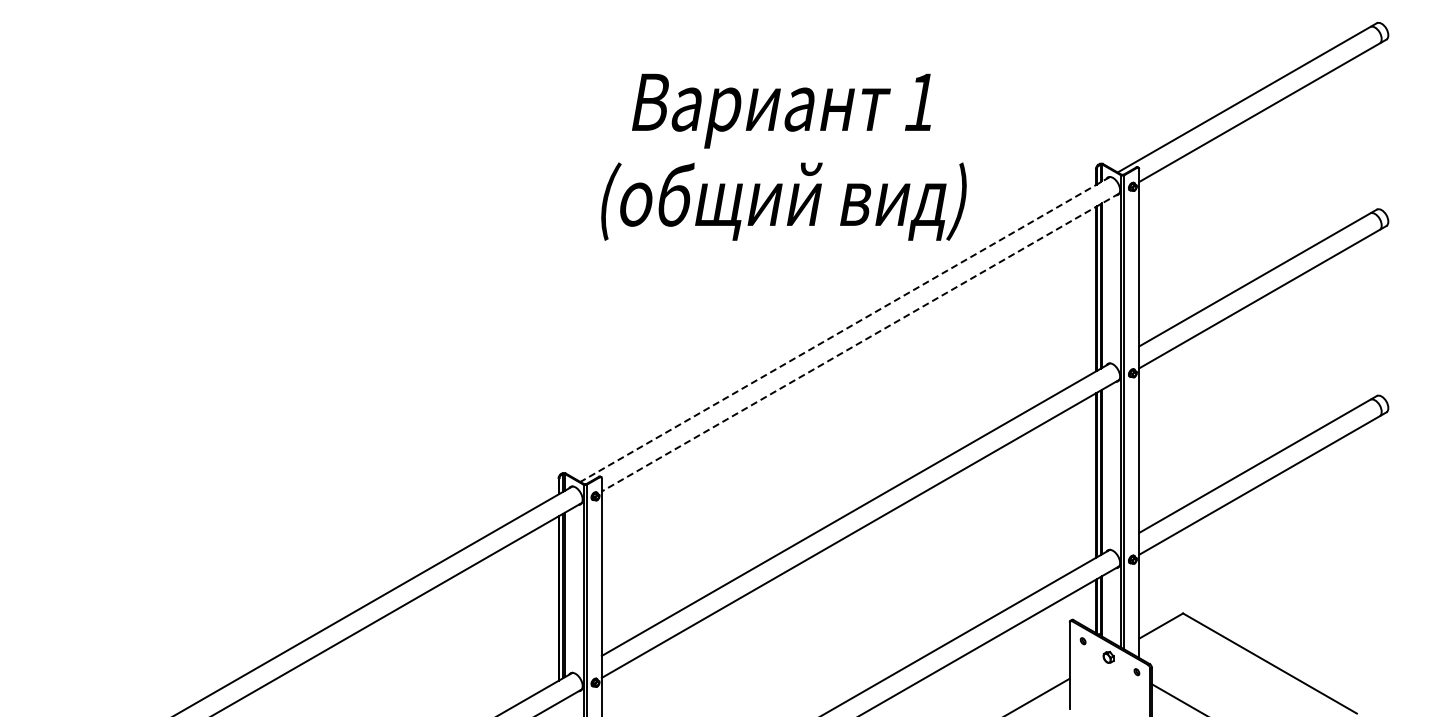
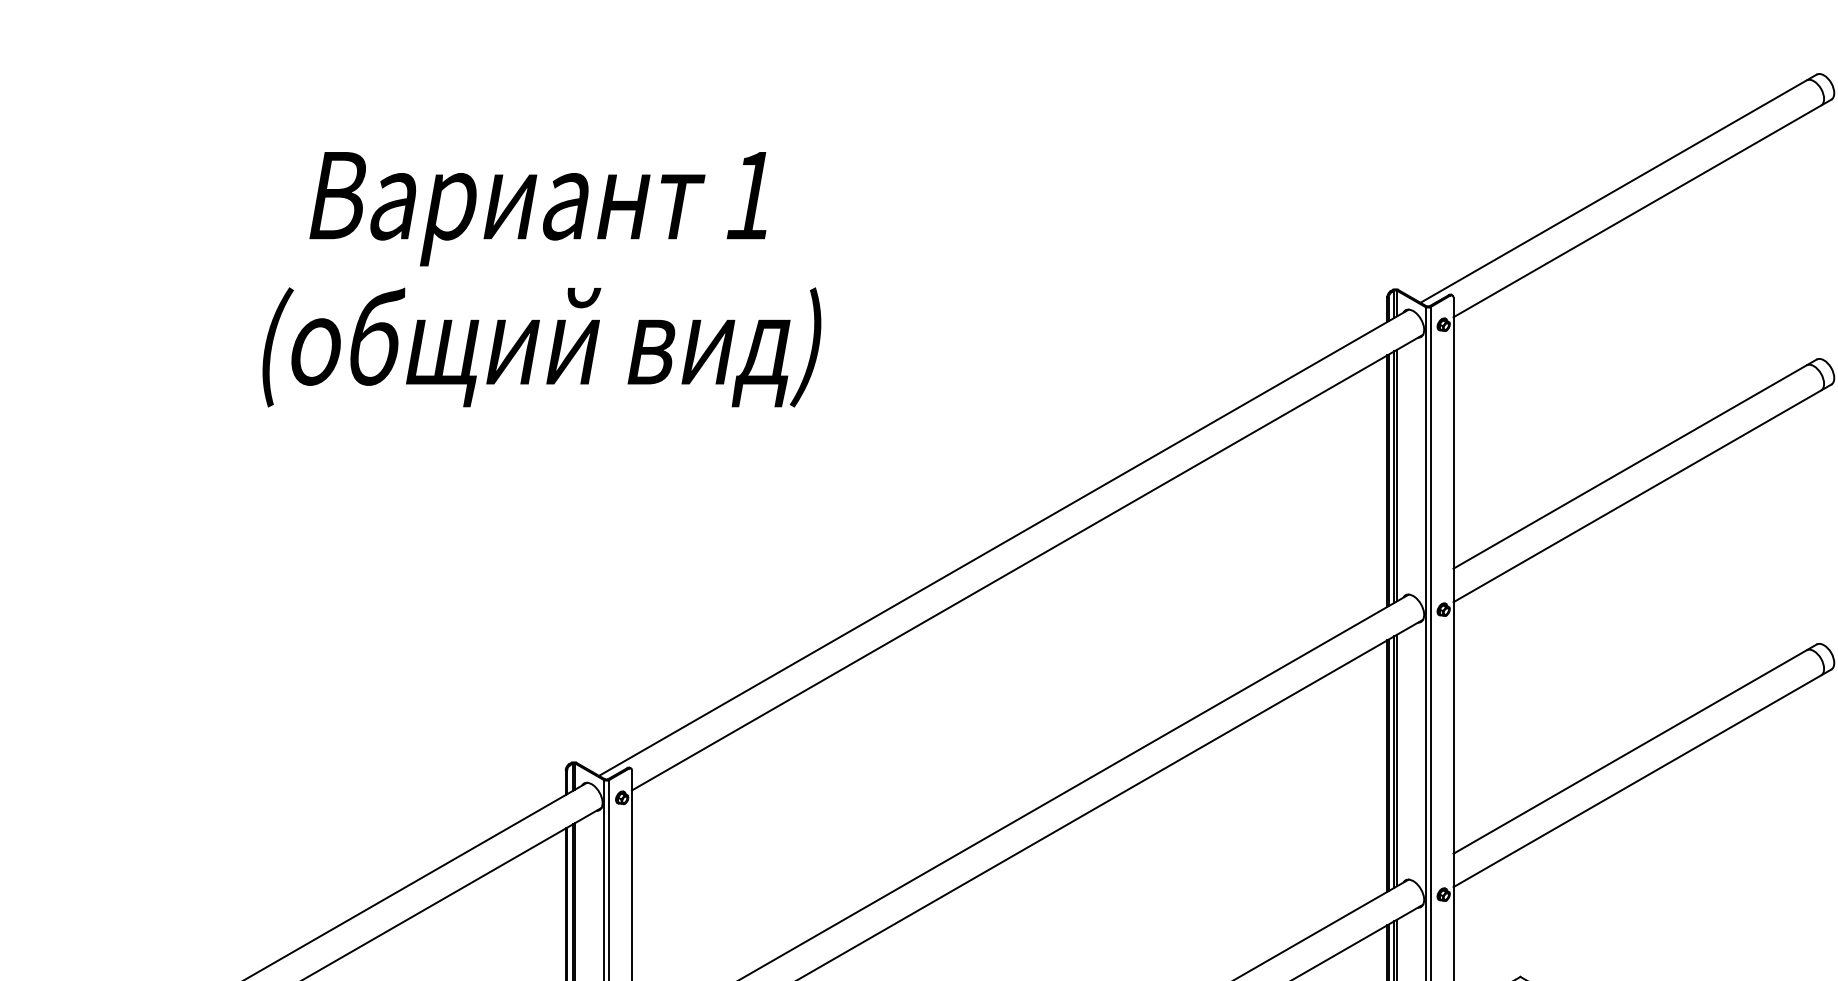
text: (783, 156) -> (541, 278), moved
line: (845, 329) -> (1004, 542), dashed -> solid
line: (860, 342) -> (1027, 562), dashed -> solid

